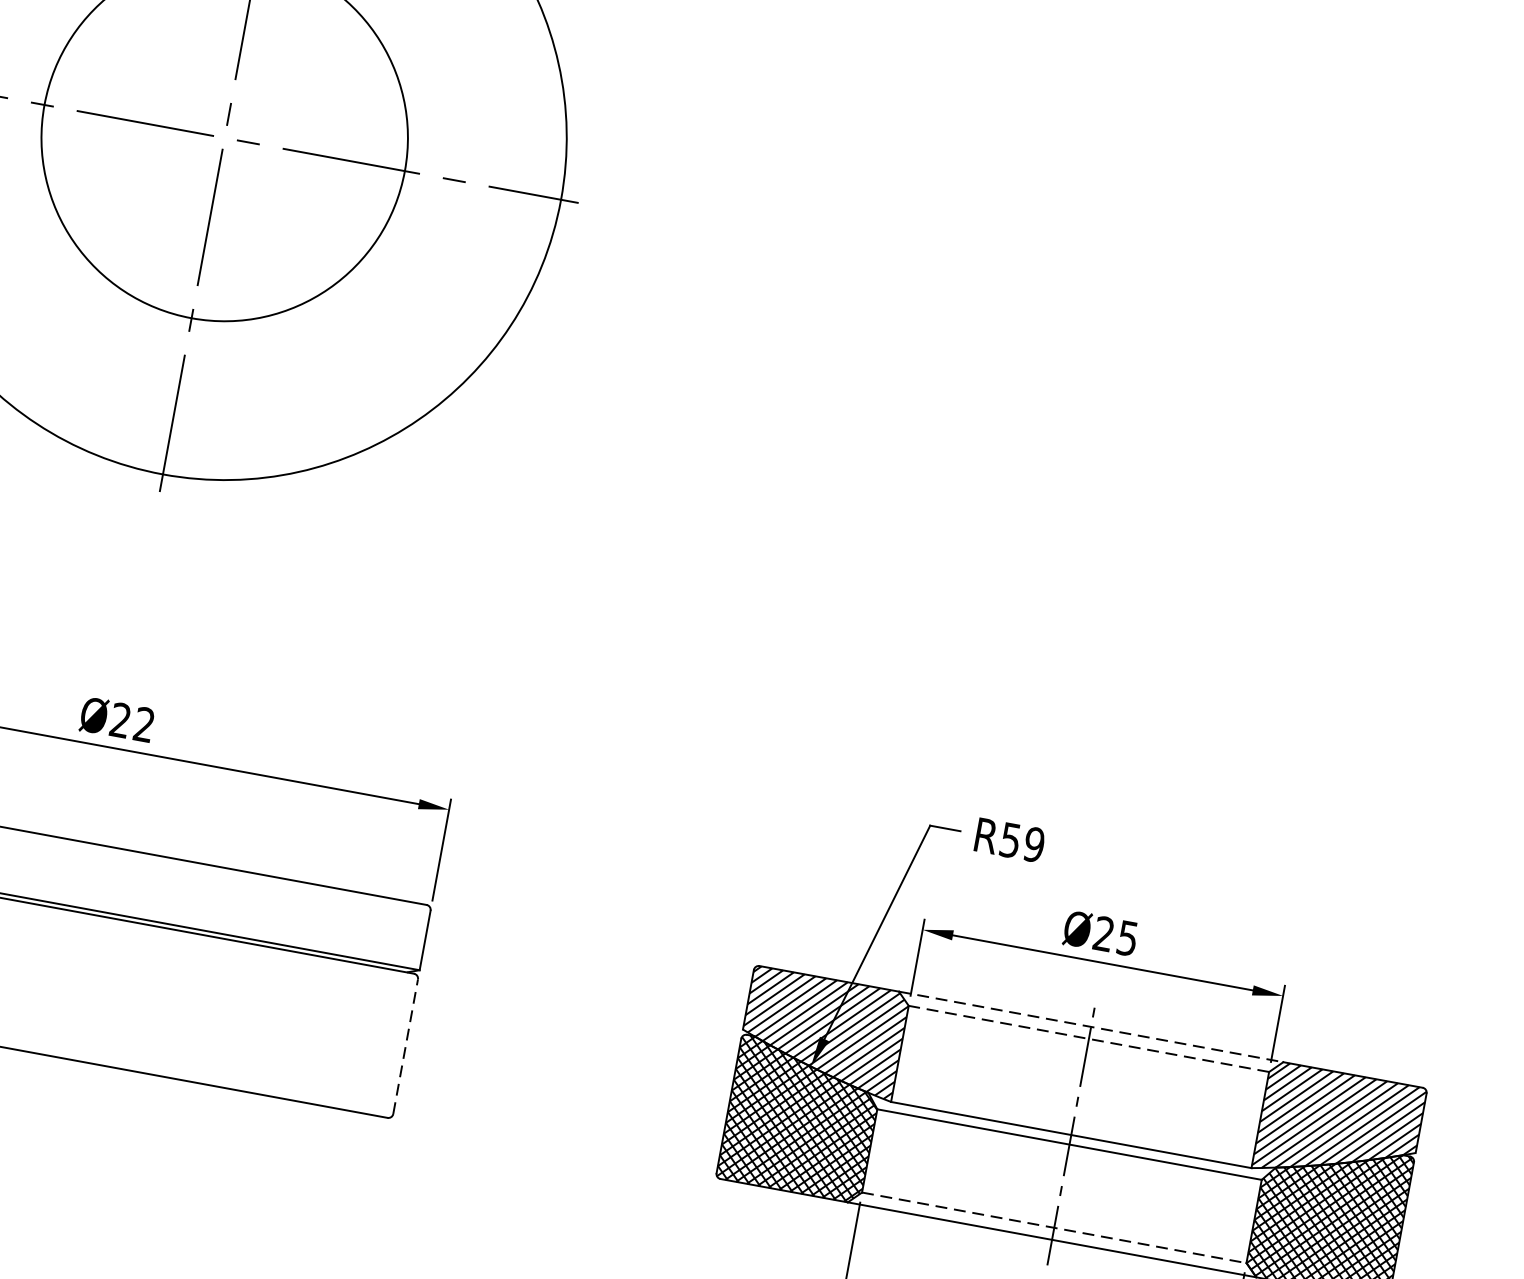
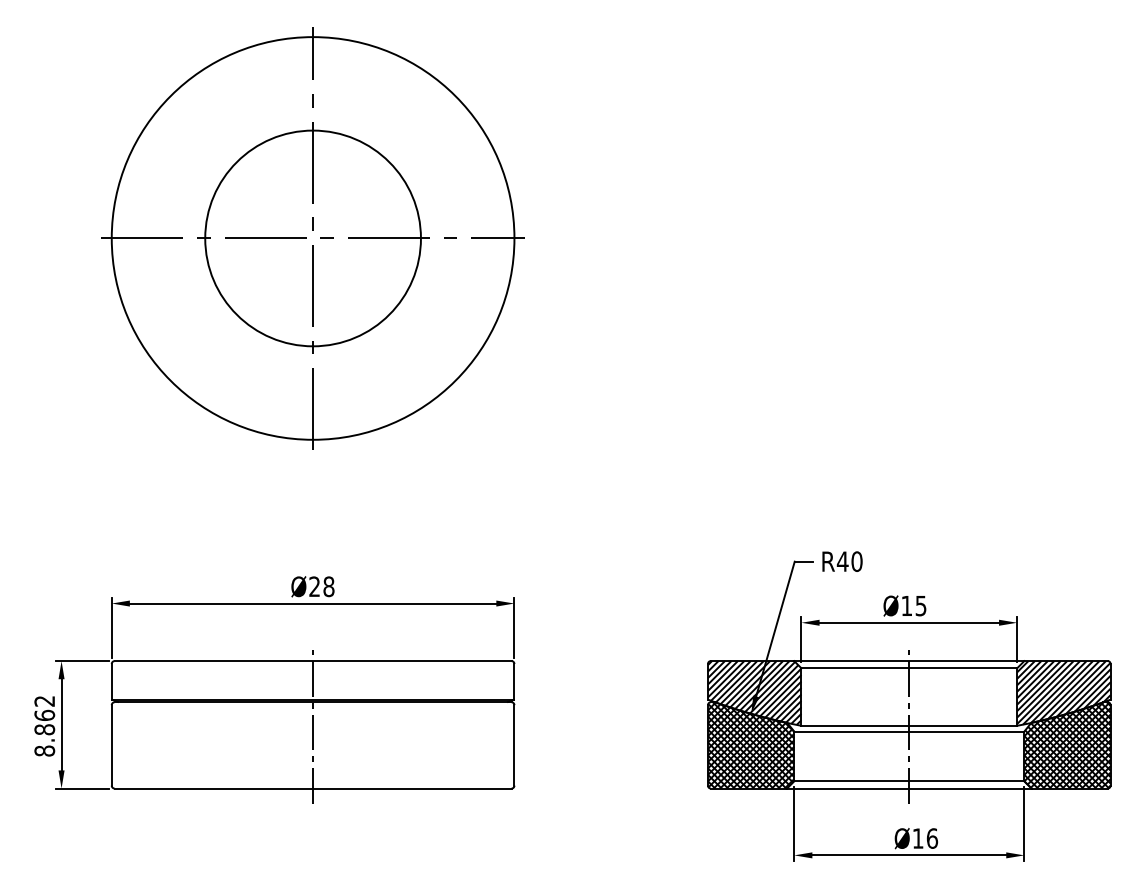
text: (143, 724) -> (328, 586), Ø22 -> Ø28
text: (1021, 842) -> (849, 561), R59 -> R40
text: (1103, 933) -> (906, 605), Ø25 -> Ø15
line: (75, 953) -> (313, 726), added
line: (1091, 1027) -> (909, 661), dashed -> solid
line: (1089, 1039) -> (909, 668), dashed -> solid
line: (406, 1045) -> (514, 744), dashed -> solid
line: (1054, 1228) -> (909, 781), dashed -> solid

